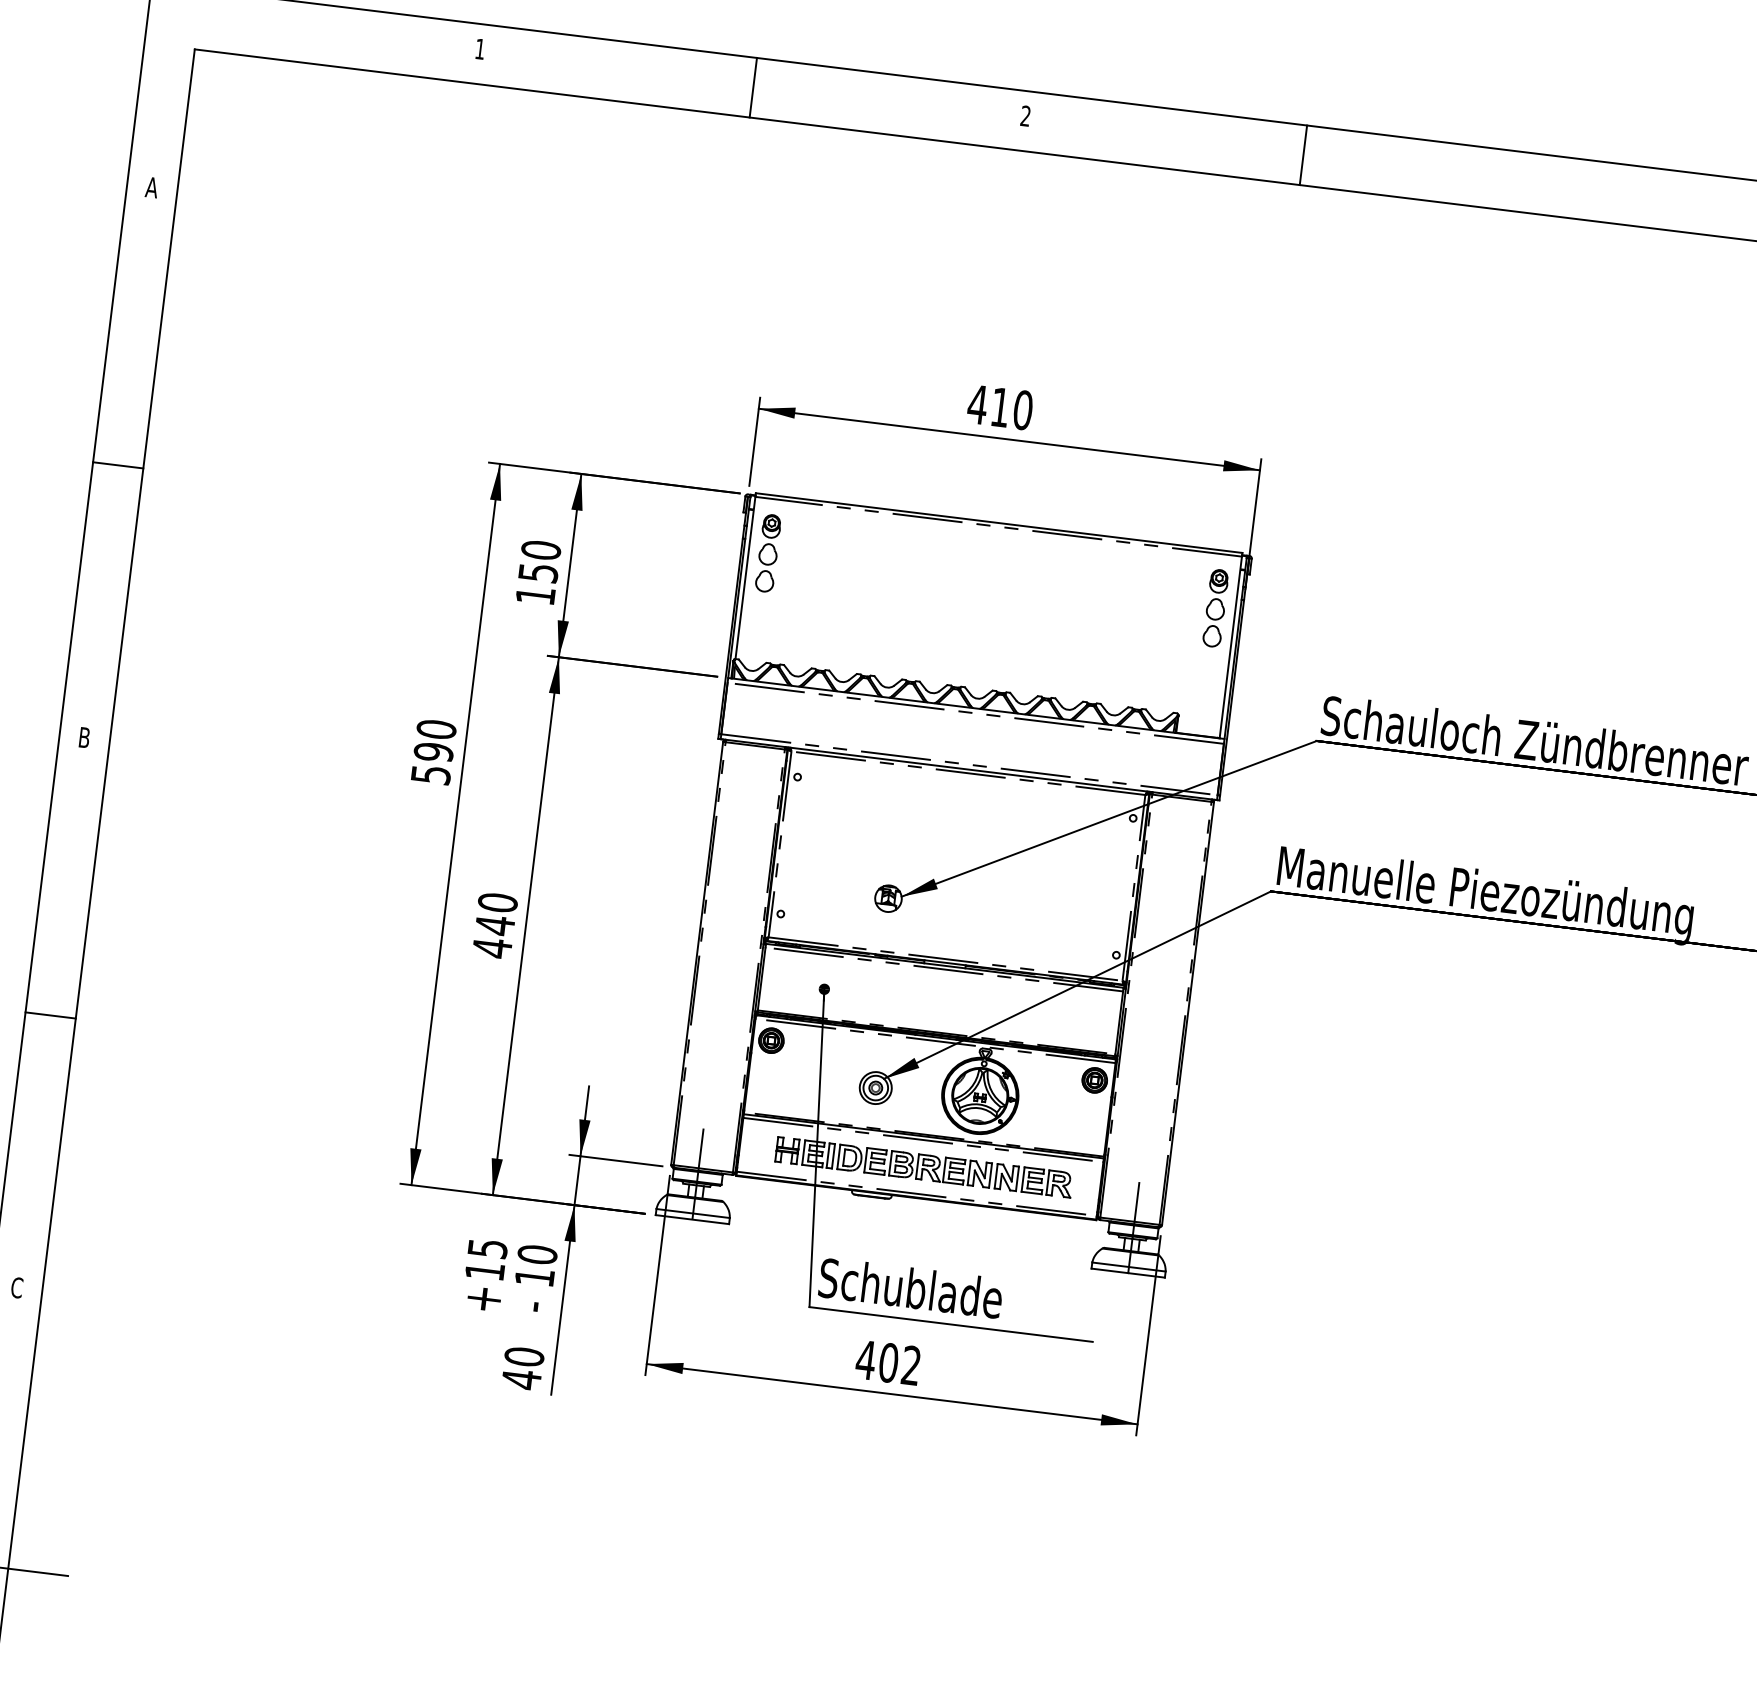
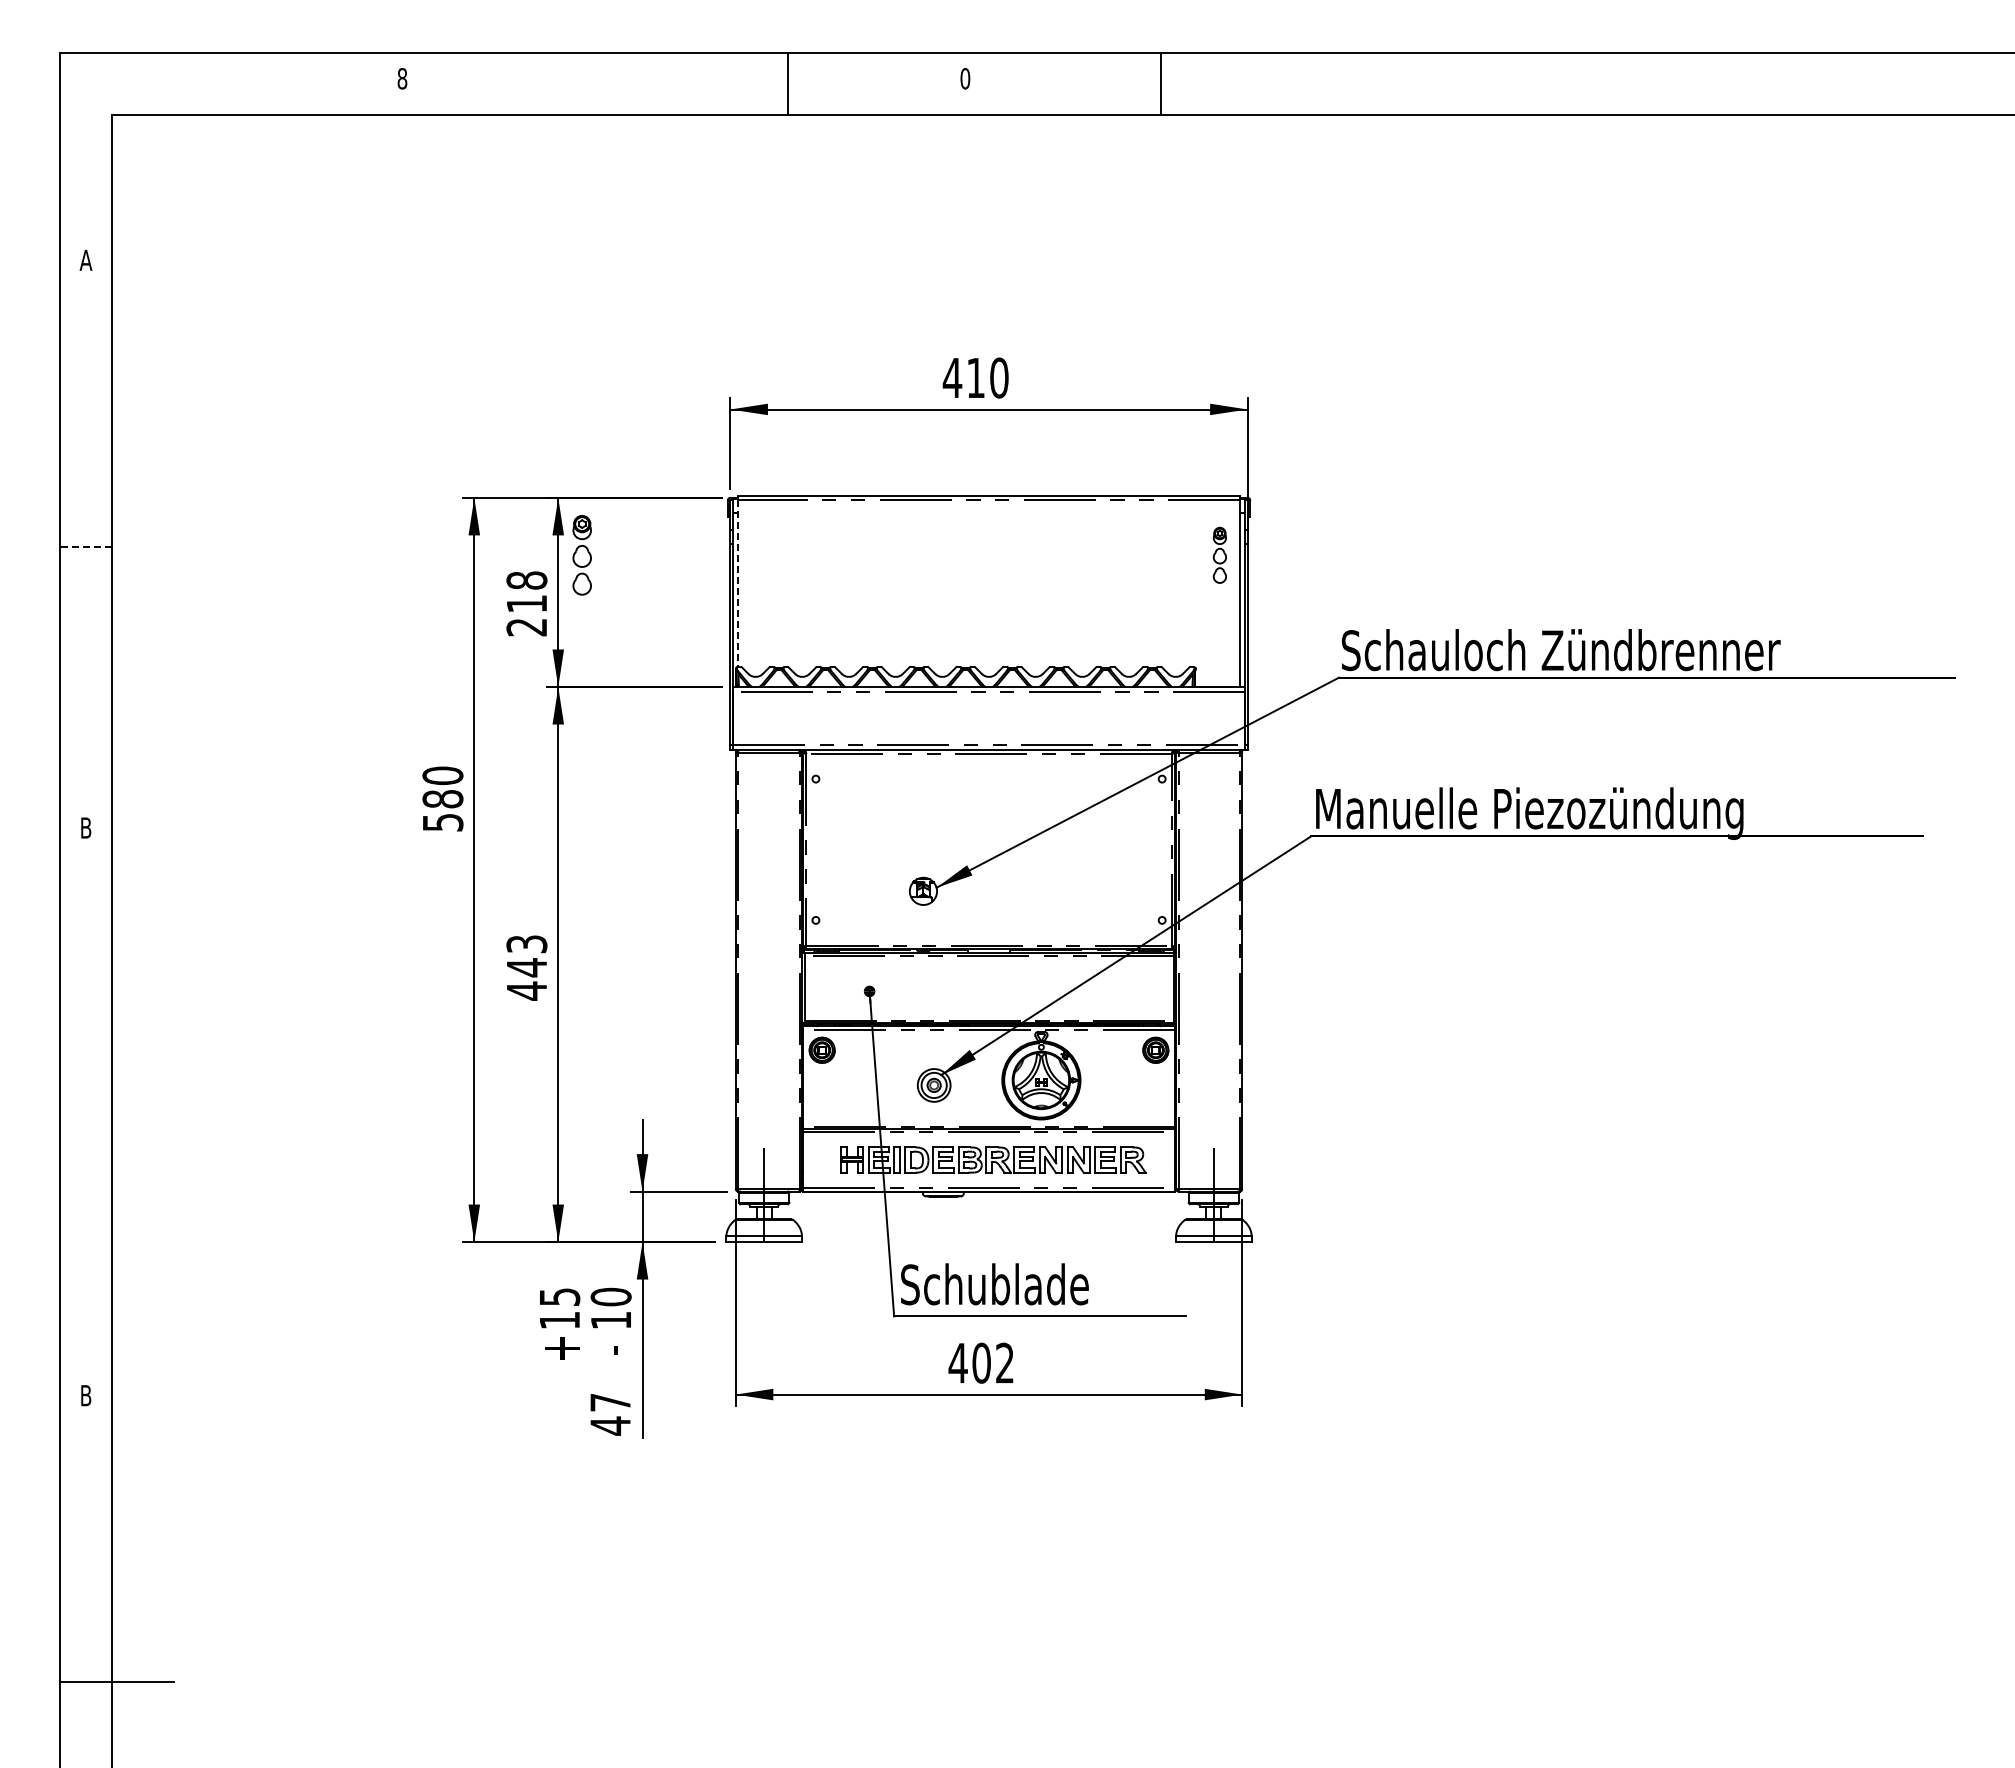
text: (480, 48) -> (402, 78), 1 -> 8
line: (753, 87) -> (787, 83), moved
text: (1025, 115) -> (965, 78), 2 -> 0
line: (1303, 154) -> (1161, 83), moved
line: (118, 464) -> (86, 546), solid -> dashed
part: (767, 553) -> (581, 555), moved
text: (538, 572) -> (526, 603), 150 -> 218
line: (745, 578) -> (738, 583), solid -> dashed
part: (1215, 608) -> (1219, 555), size x0.7
text: (433, 752) -> (442, 799), 590 -> 580
text: (497, 902) -> (526, 944), 440 -> 443
line: (50, 1015) -> (86, 1114), removed
text: (16, 1287) -> (85, 1395), C -> B
text: (524, 1356) -> (610, 1402), 40 -> 47

